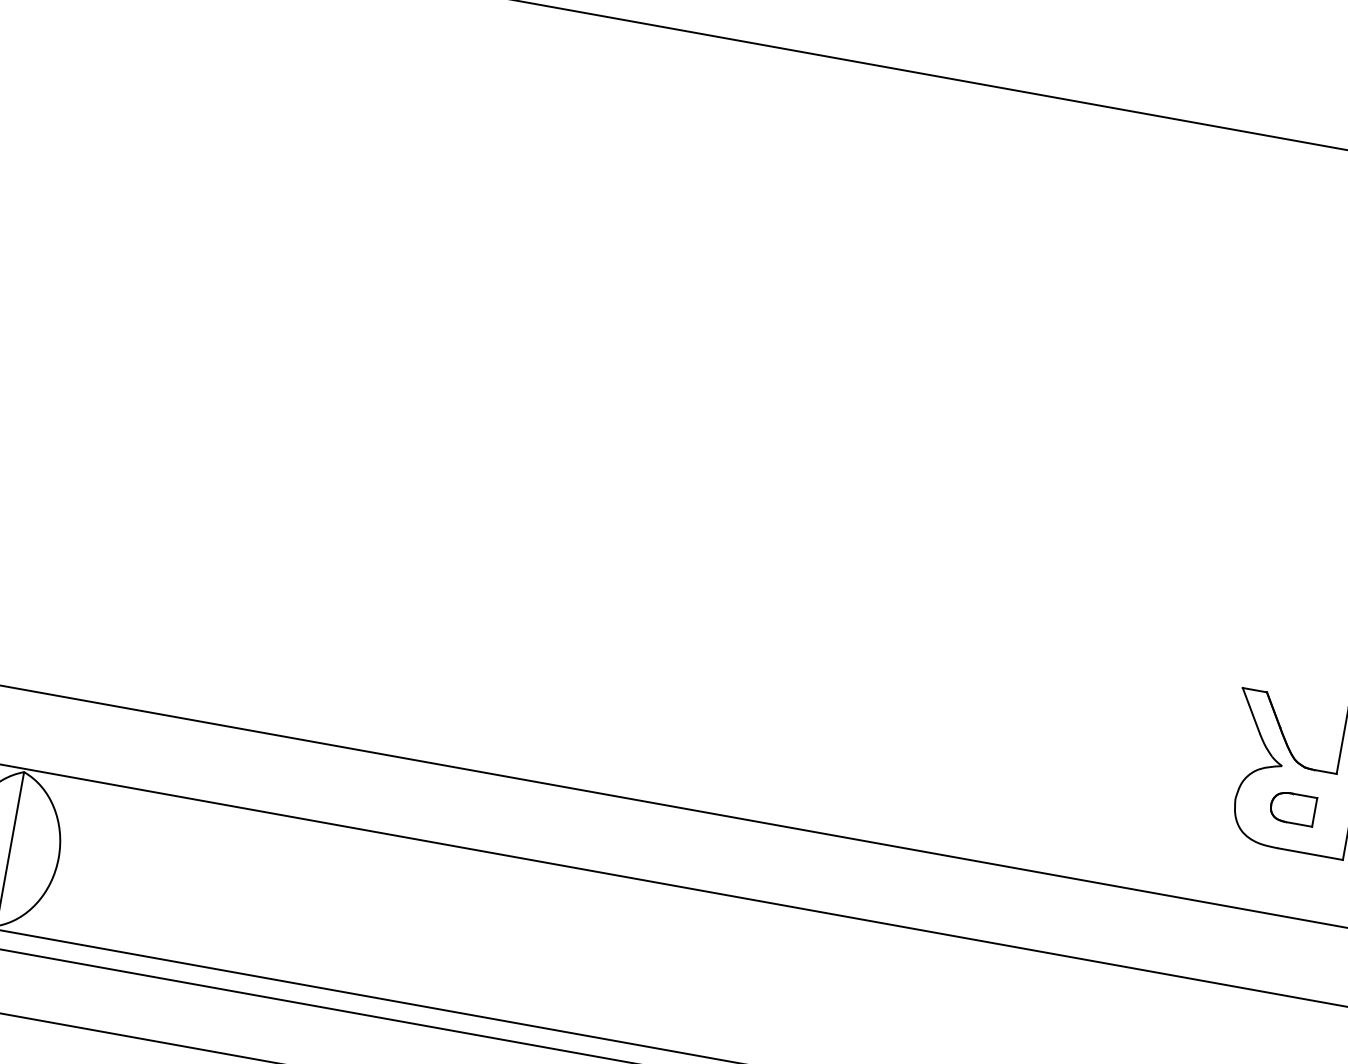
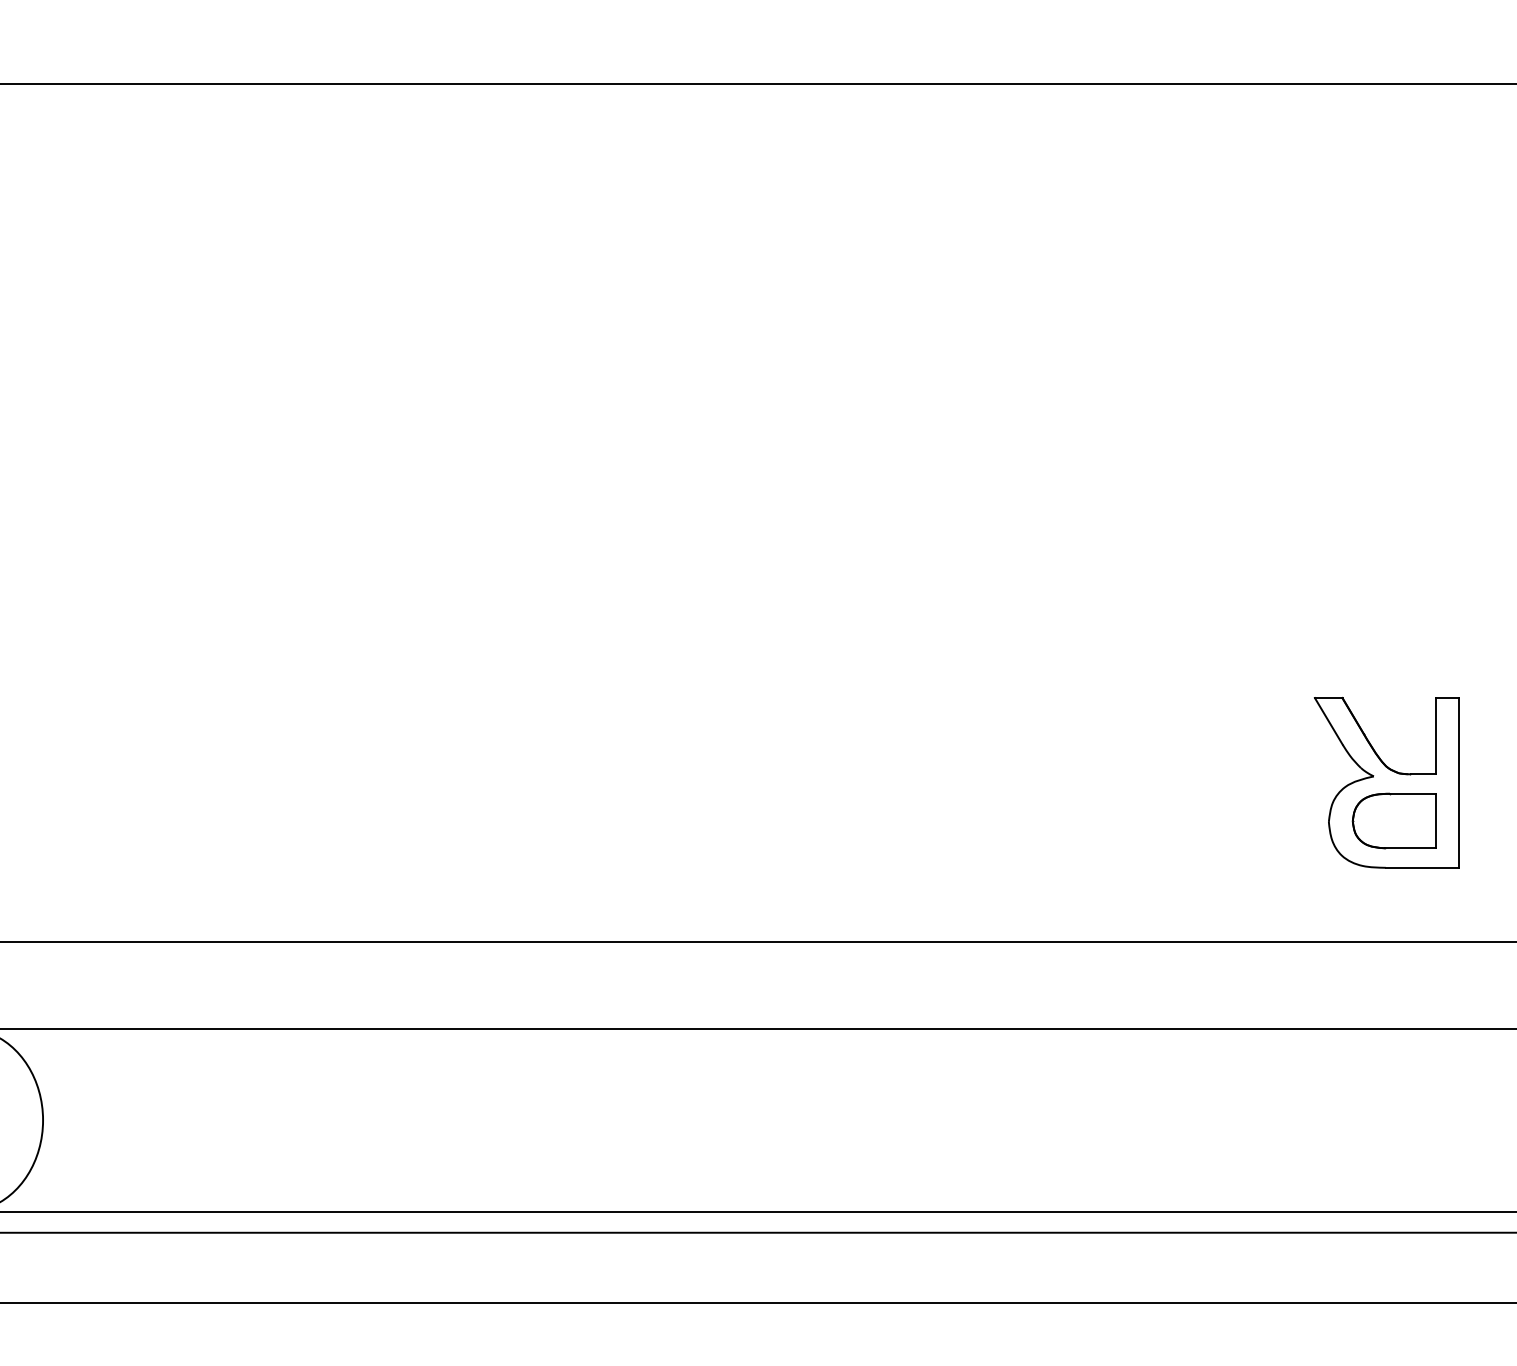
part: (1292, 807) -> (1393, 820), size x1.67

